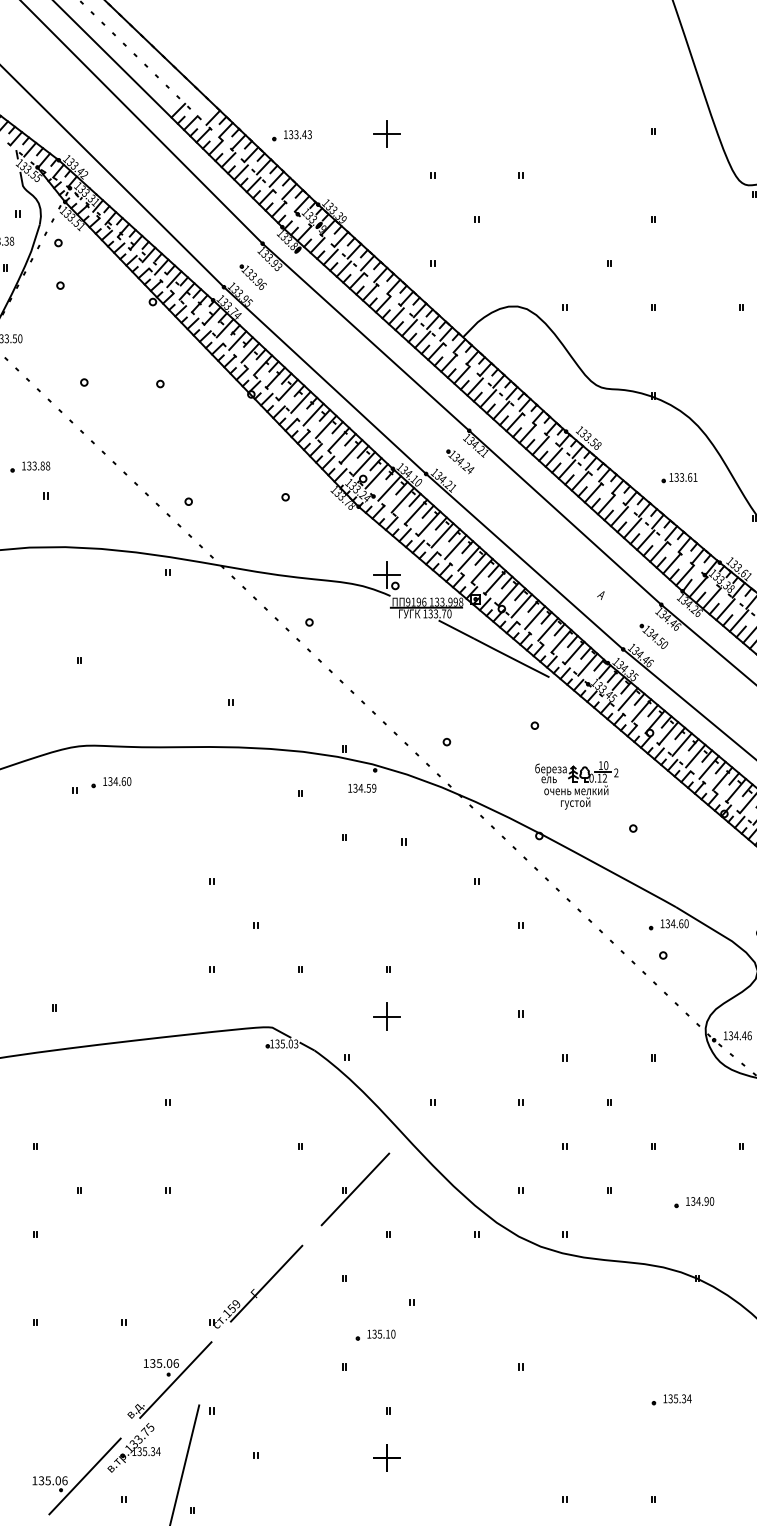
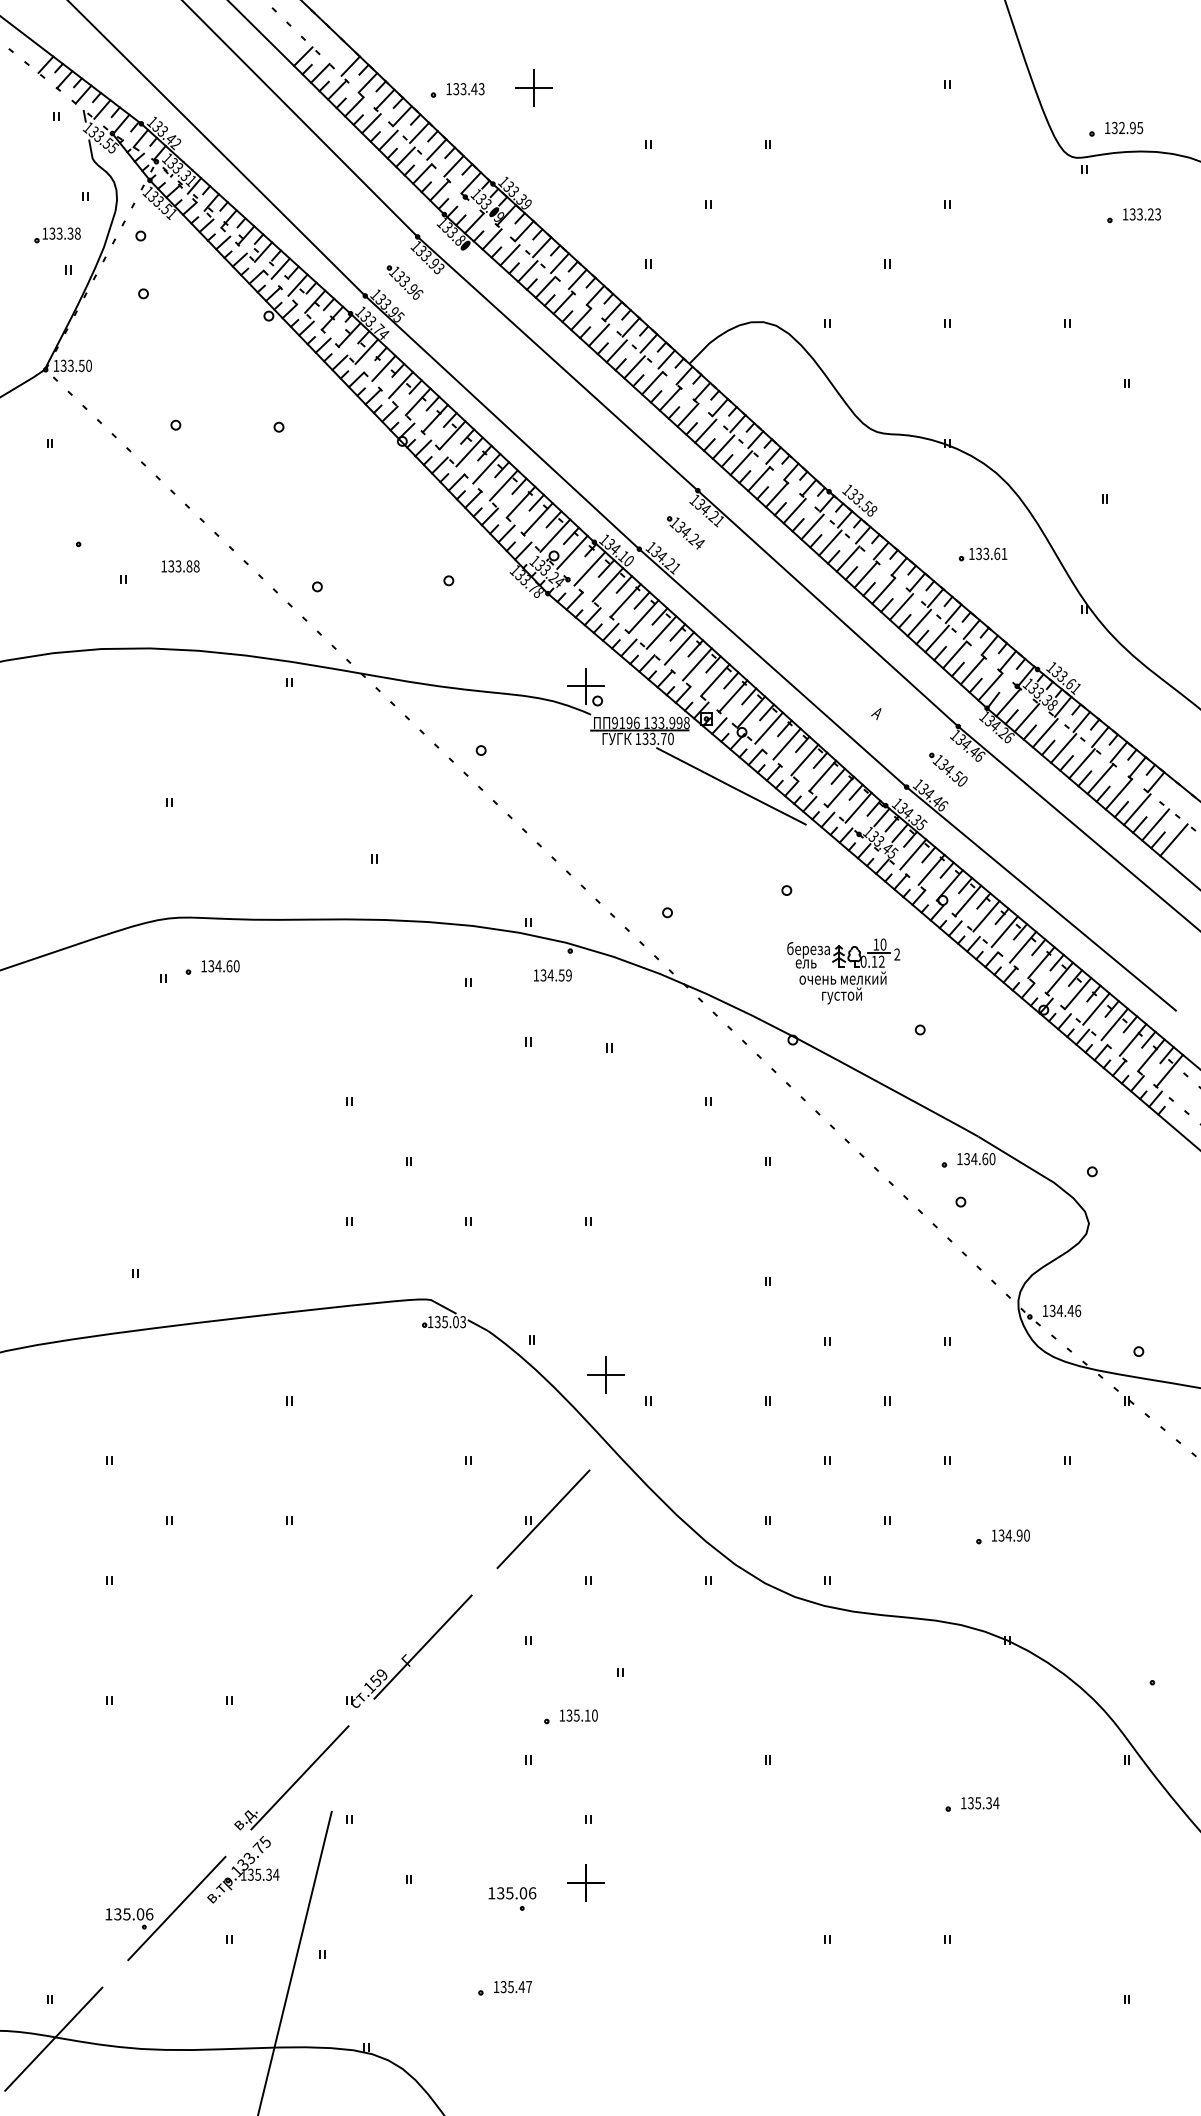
part: (386, 133) -> (533, 87), moved
text: (36, 466) -> (180, 566), moved
part: (386, 1016) -> (605, 1374), moved
part: (161, 1367) -> (512, 1898), moved

